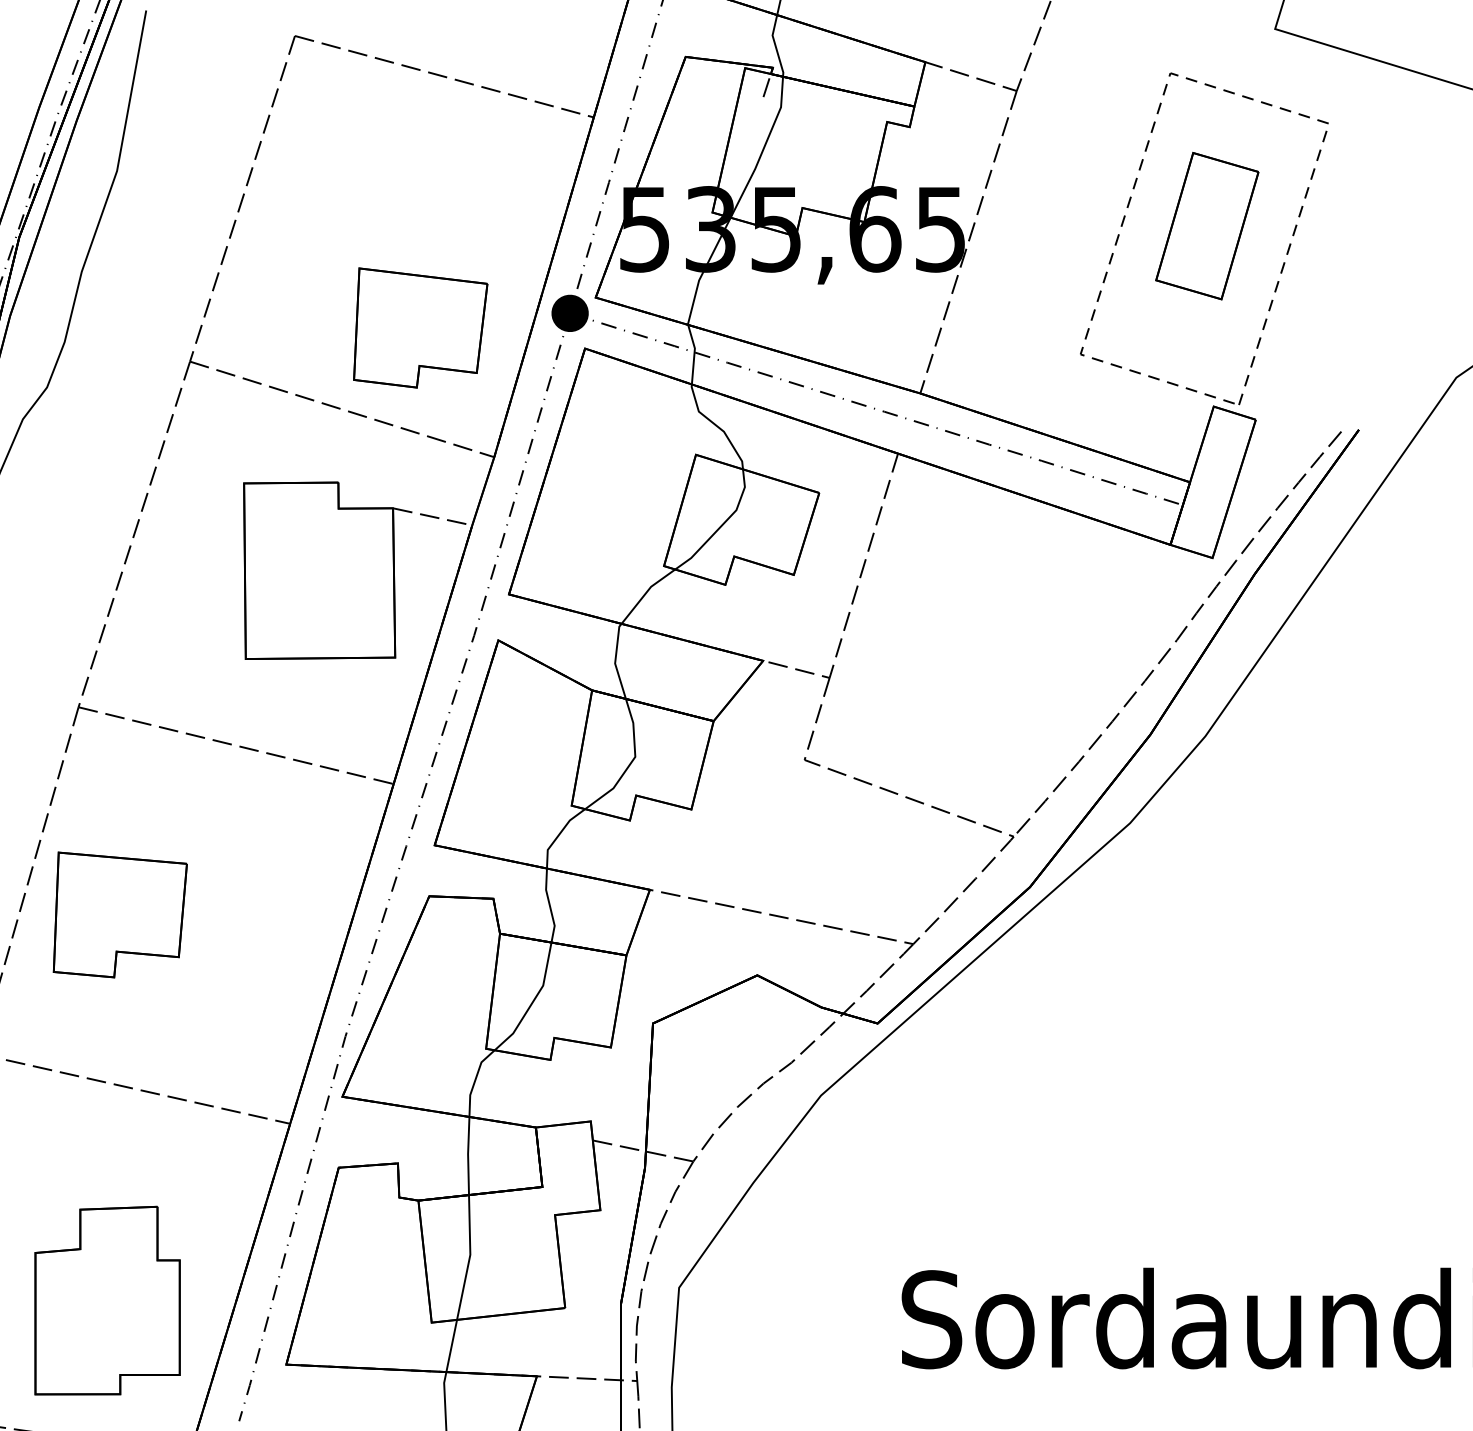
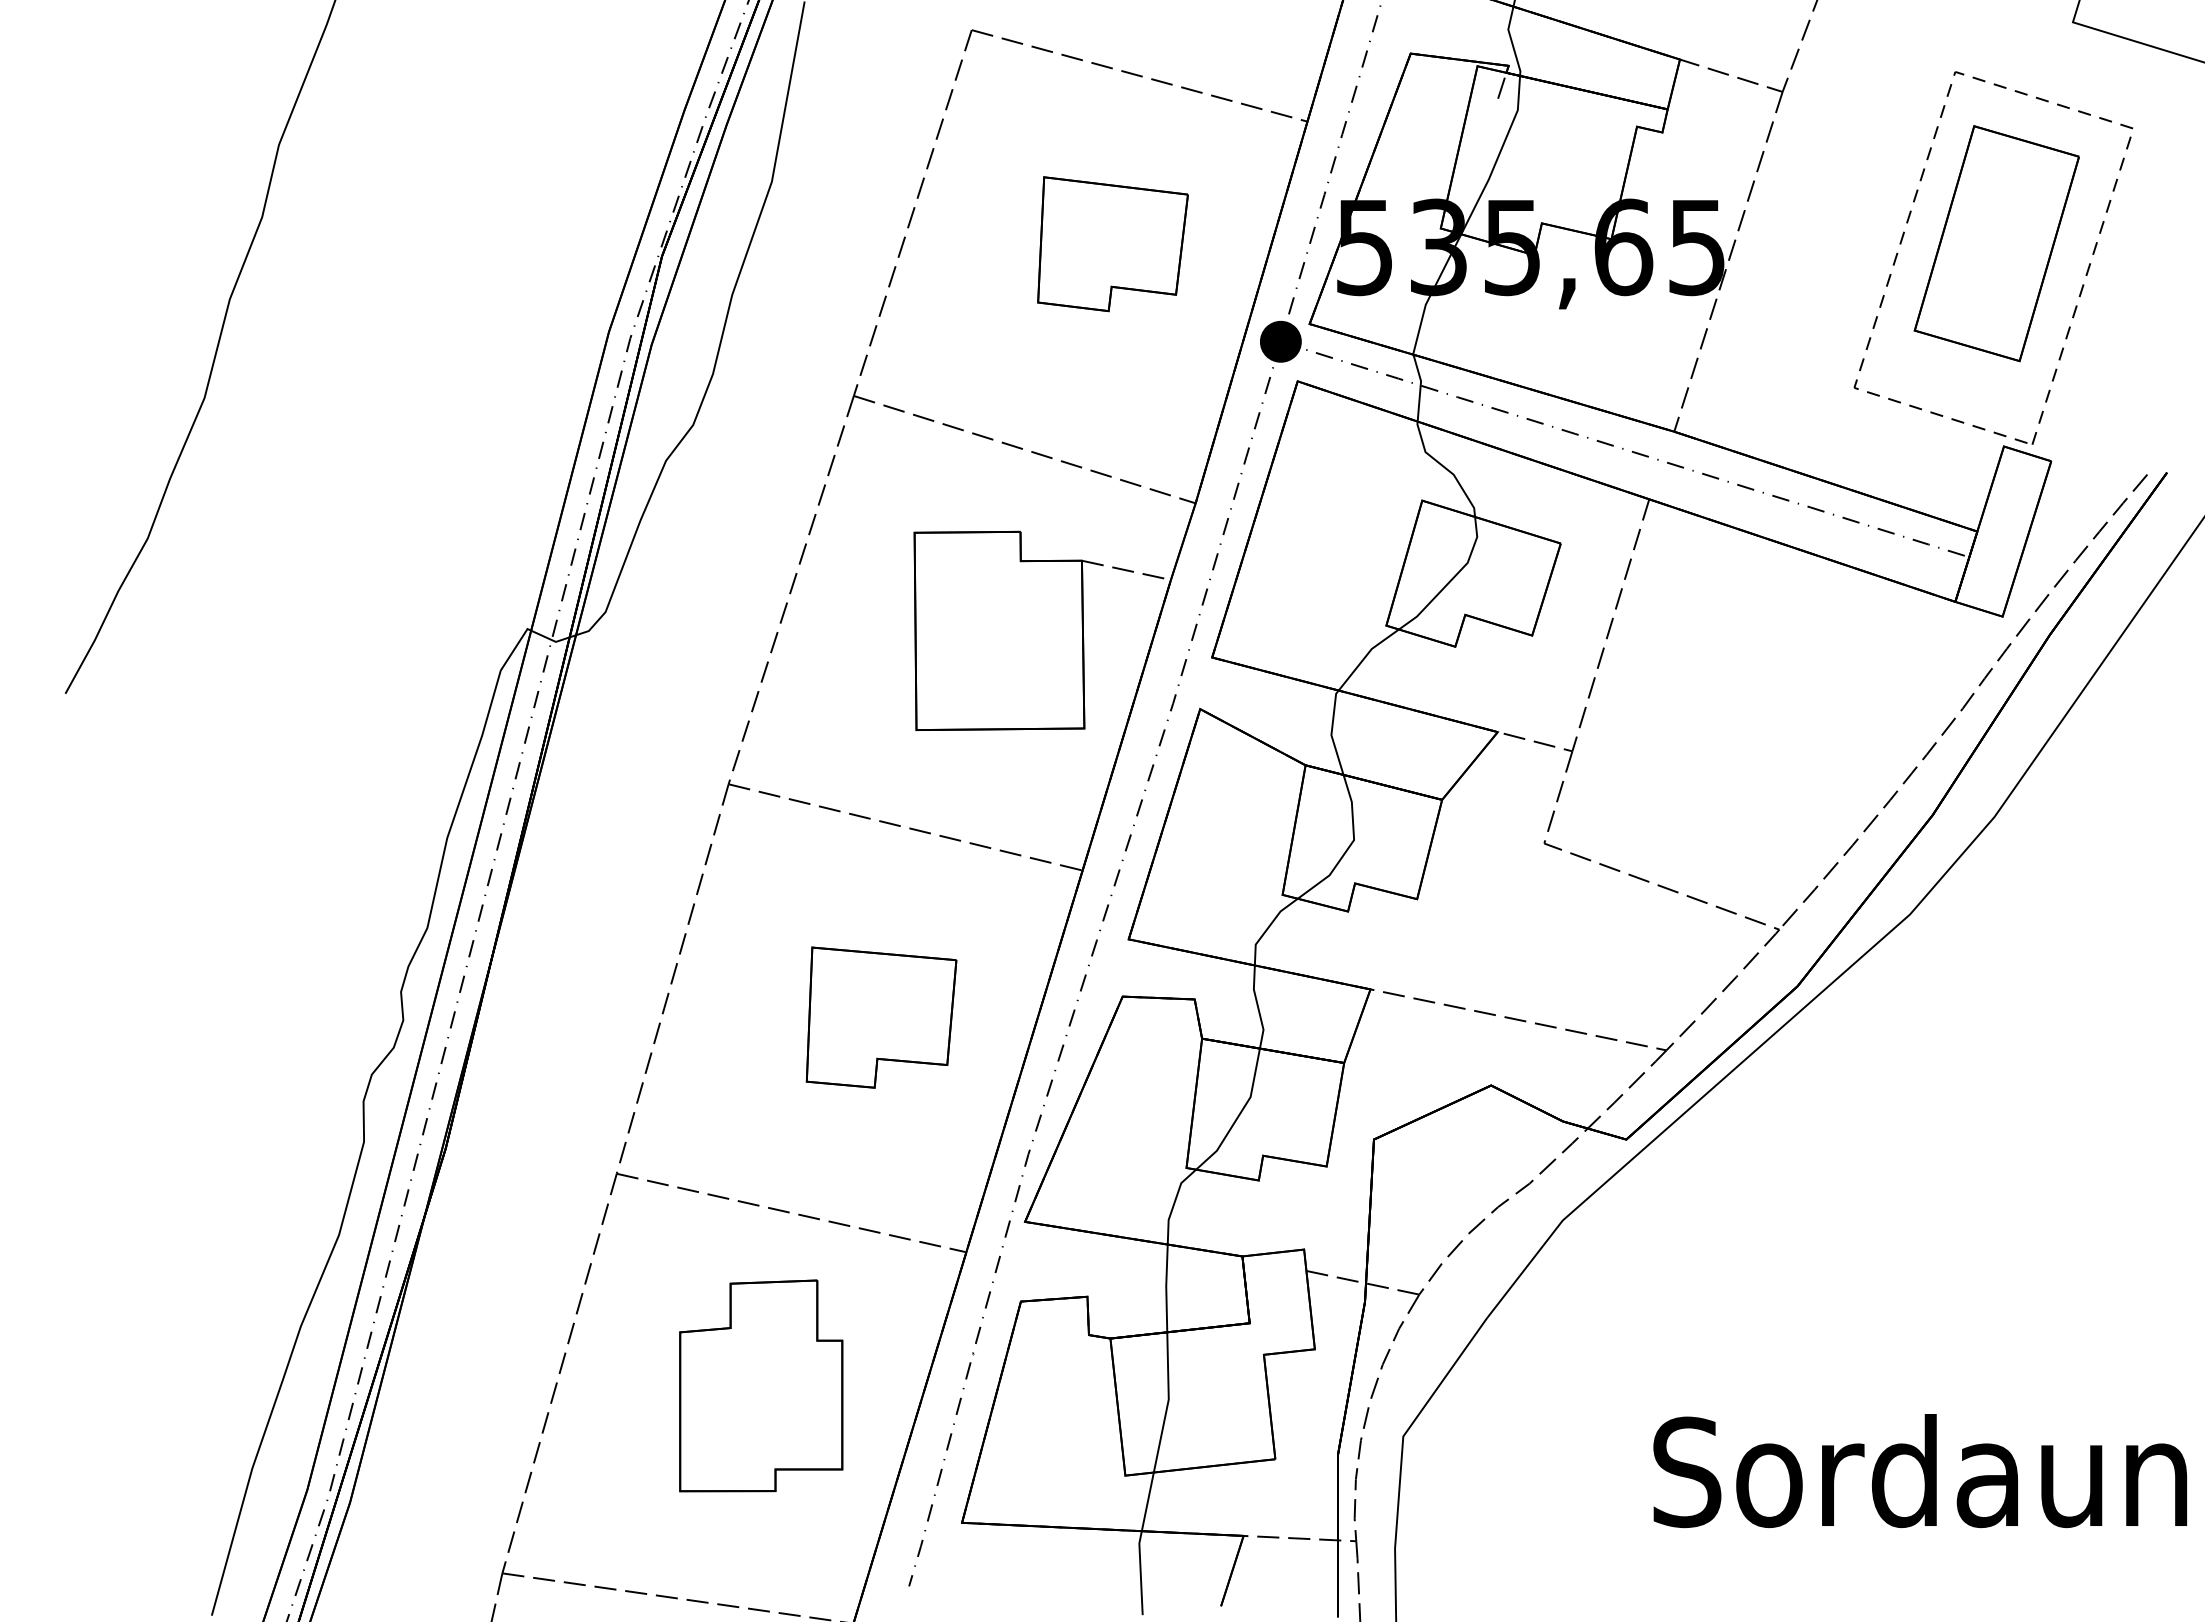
part: (1207, 225) -> (1996, 243), size x1.43
part: (420, 328) -> (1112, 244), moved
part: (120, 914) -> (881, 1017), moved
part: (107, 1300) -> (761, 1385), moved

